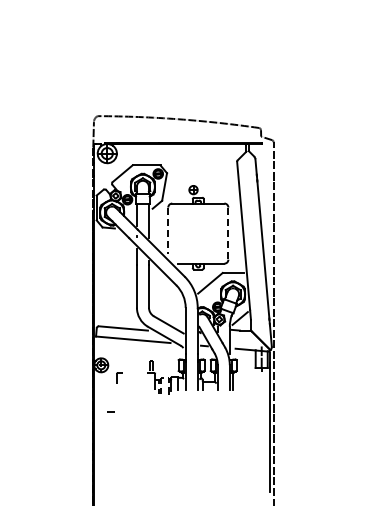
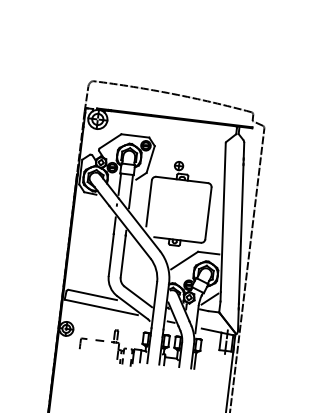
line: (168, 231) -> (149, 204), dashed -> solid
line: (228, 234) -> (208, 214), dashed -> solid
line: (110, 411) -> (99, 340), moved

